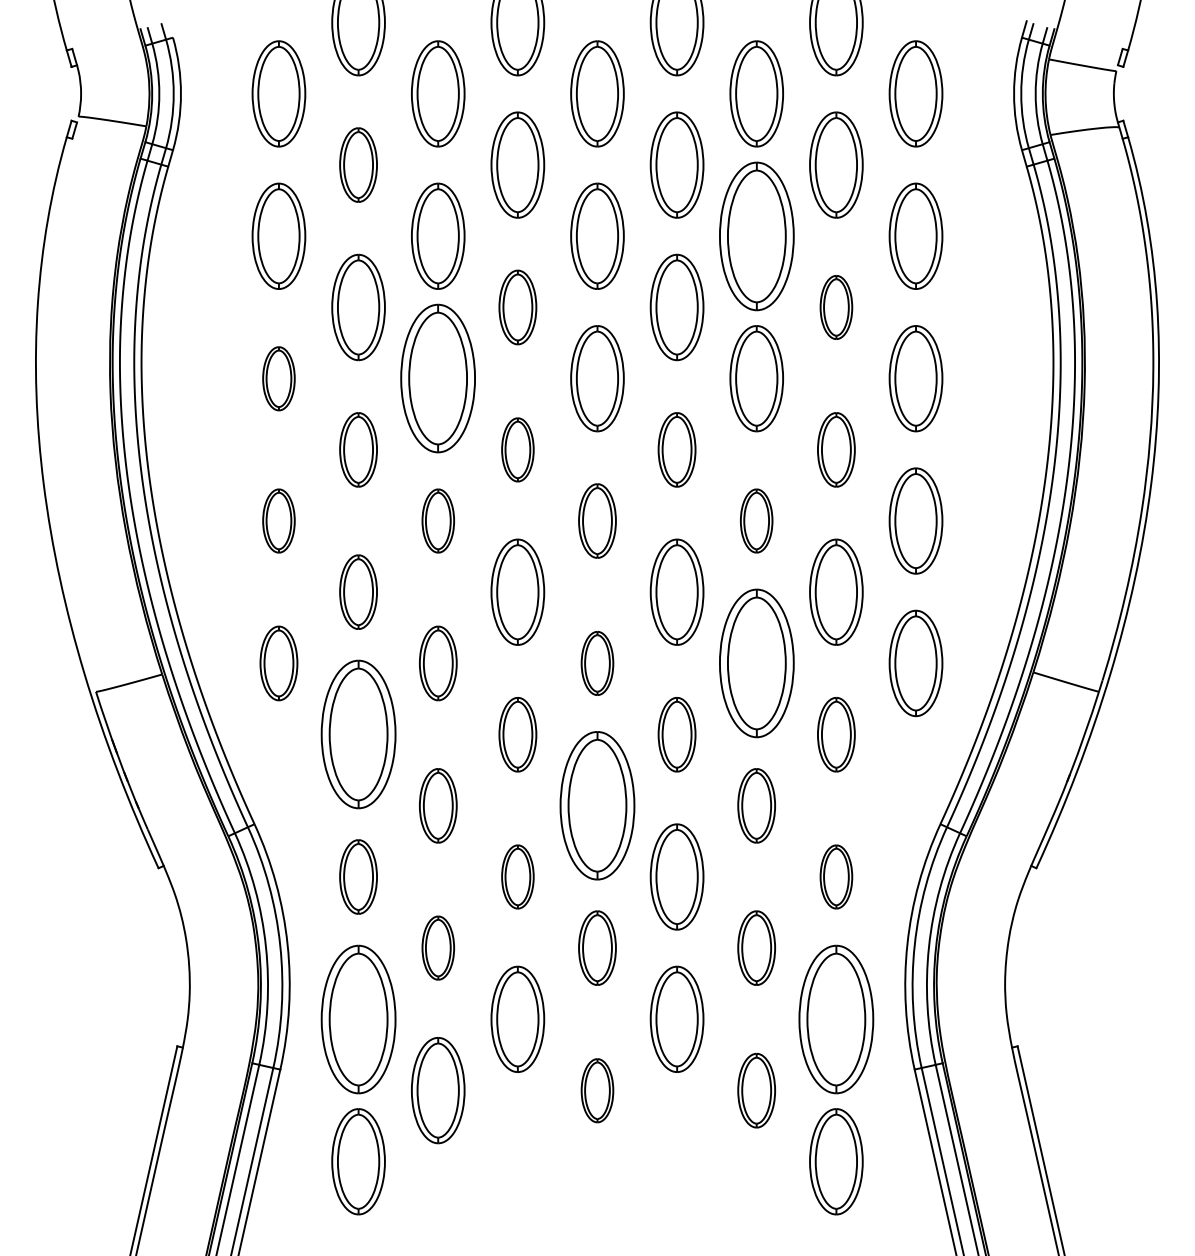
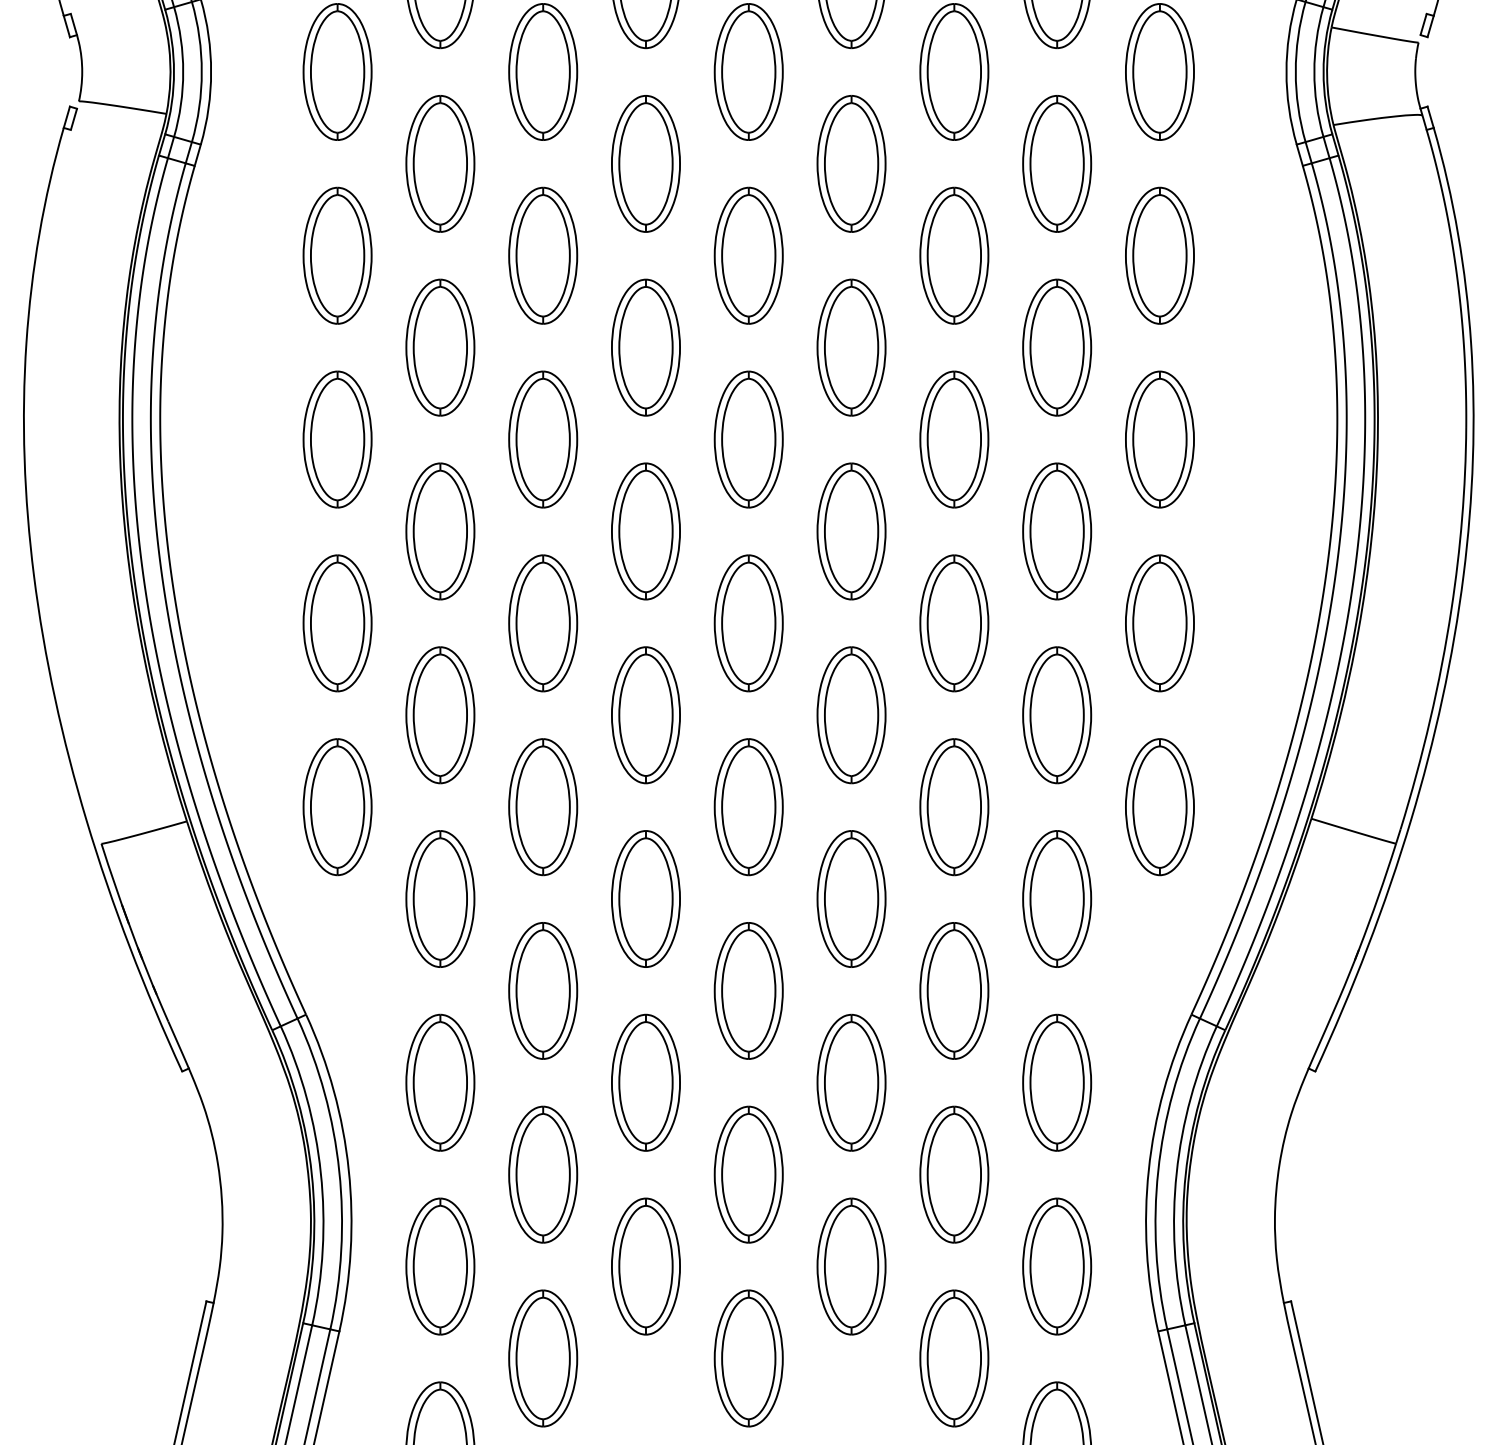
part: (358, 164) -> (440, 163), size x1.43
part: (756, 235) -> (954, 254), size x0.71
part: (517, 307) -> (645, 347), size x1.43
part: (836, 307) -> (1057, 347), size x1.67
part: (278, 378) -> (337, 439), size x1.67
part: (438, 378) -> (543, 439), size x0.71
part: (358, 449) -> (440, 530), size x1.43
part: (517, 449) -> (645, 530), size x1.67
part: (676, 449) -> (850, 530), size x1.43
part: (836, 449) -> (1057, 530), size x1.43
part: (278, 520) -> (337, 622), size x1.67
part: (438, 520) -> (543, 622), size x1.67
part: (597, 520) -> (748, 622), size x1.43
part: (756, 520) -> (954, 622), size x1.67
part: (358, 591) -> (440, 714), size x1.43
part: (278, 663) -> (337, 807), size x1.43
part: (438, 663) -> (543, 807), size x1.43
part: (597, 663) -> (748, 807), size x1.67
part: (756, 663) -> (954, 807), size x0.71
part: (358, 734) -> (440, 898), size x0.71
part: (517, 734) -> (645, 898), size x1.43
part: (676, 734) -> (850, 898), size x1.43
part: (836, 734) -> (1057, 898), size x1.43
part: (438, 805) -> (543, 990), size x1.43
part: (597, 805) -> (748, 990), size x0.71
part: (756, 805) -> (954, 990), size x1.43
part: (358, 876) -> (440, 1082), size x1.43
part: (517, 876) -> (645, 1082), size x1.67
part: (836, 876) -> (1057, 1082), size x1.67
part: (438, 947) -> (543, 1173), size x1.67
part: (597, 947) -> (748, 1173), size x1.43
part: (756, 947) -> (954, 1173), size x1.43
part: (358, 1018) -> (440, 1265), size x0.71
part: (836, 1018) -> (1057, 1265), size x0.71
part: (597, 1090) -> (748, 1358), size x1.67
part: (756, 1090) -> (954, 1358), size x1.43

